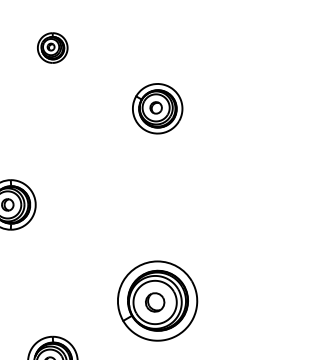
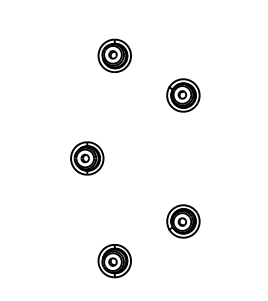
part: (52, 47) -> (114, 55), size x1.67
part: (157, 301) -> (183, 221), size x0.62

